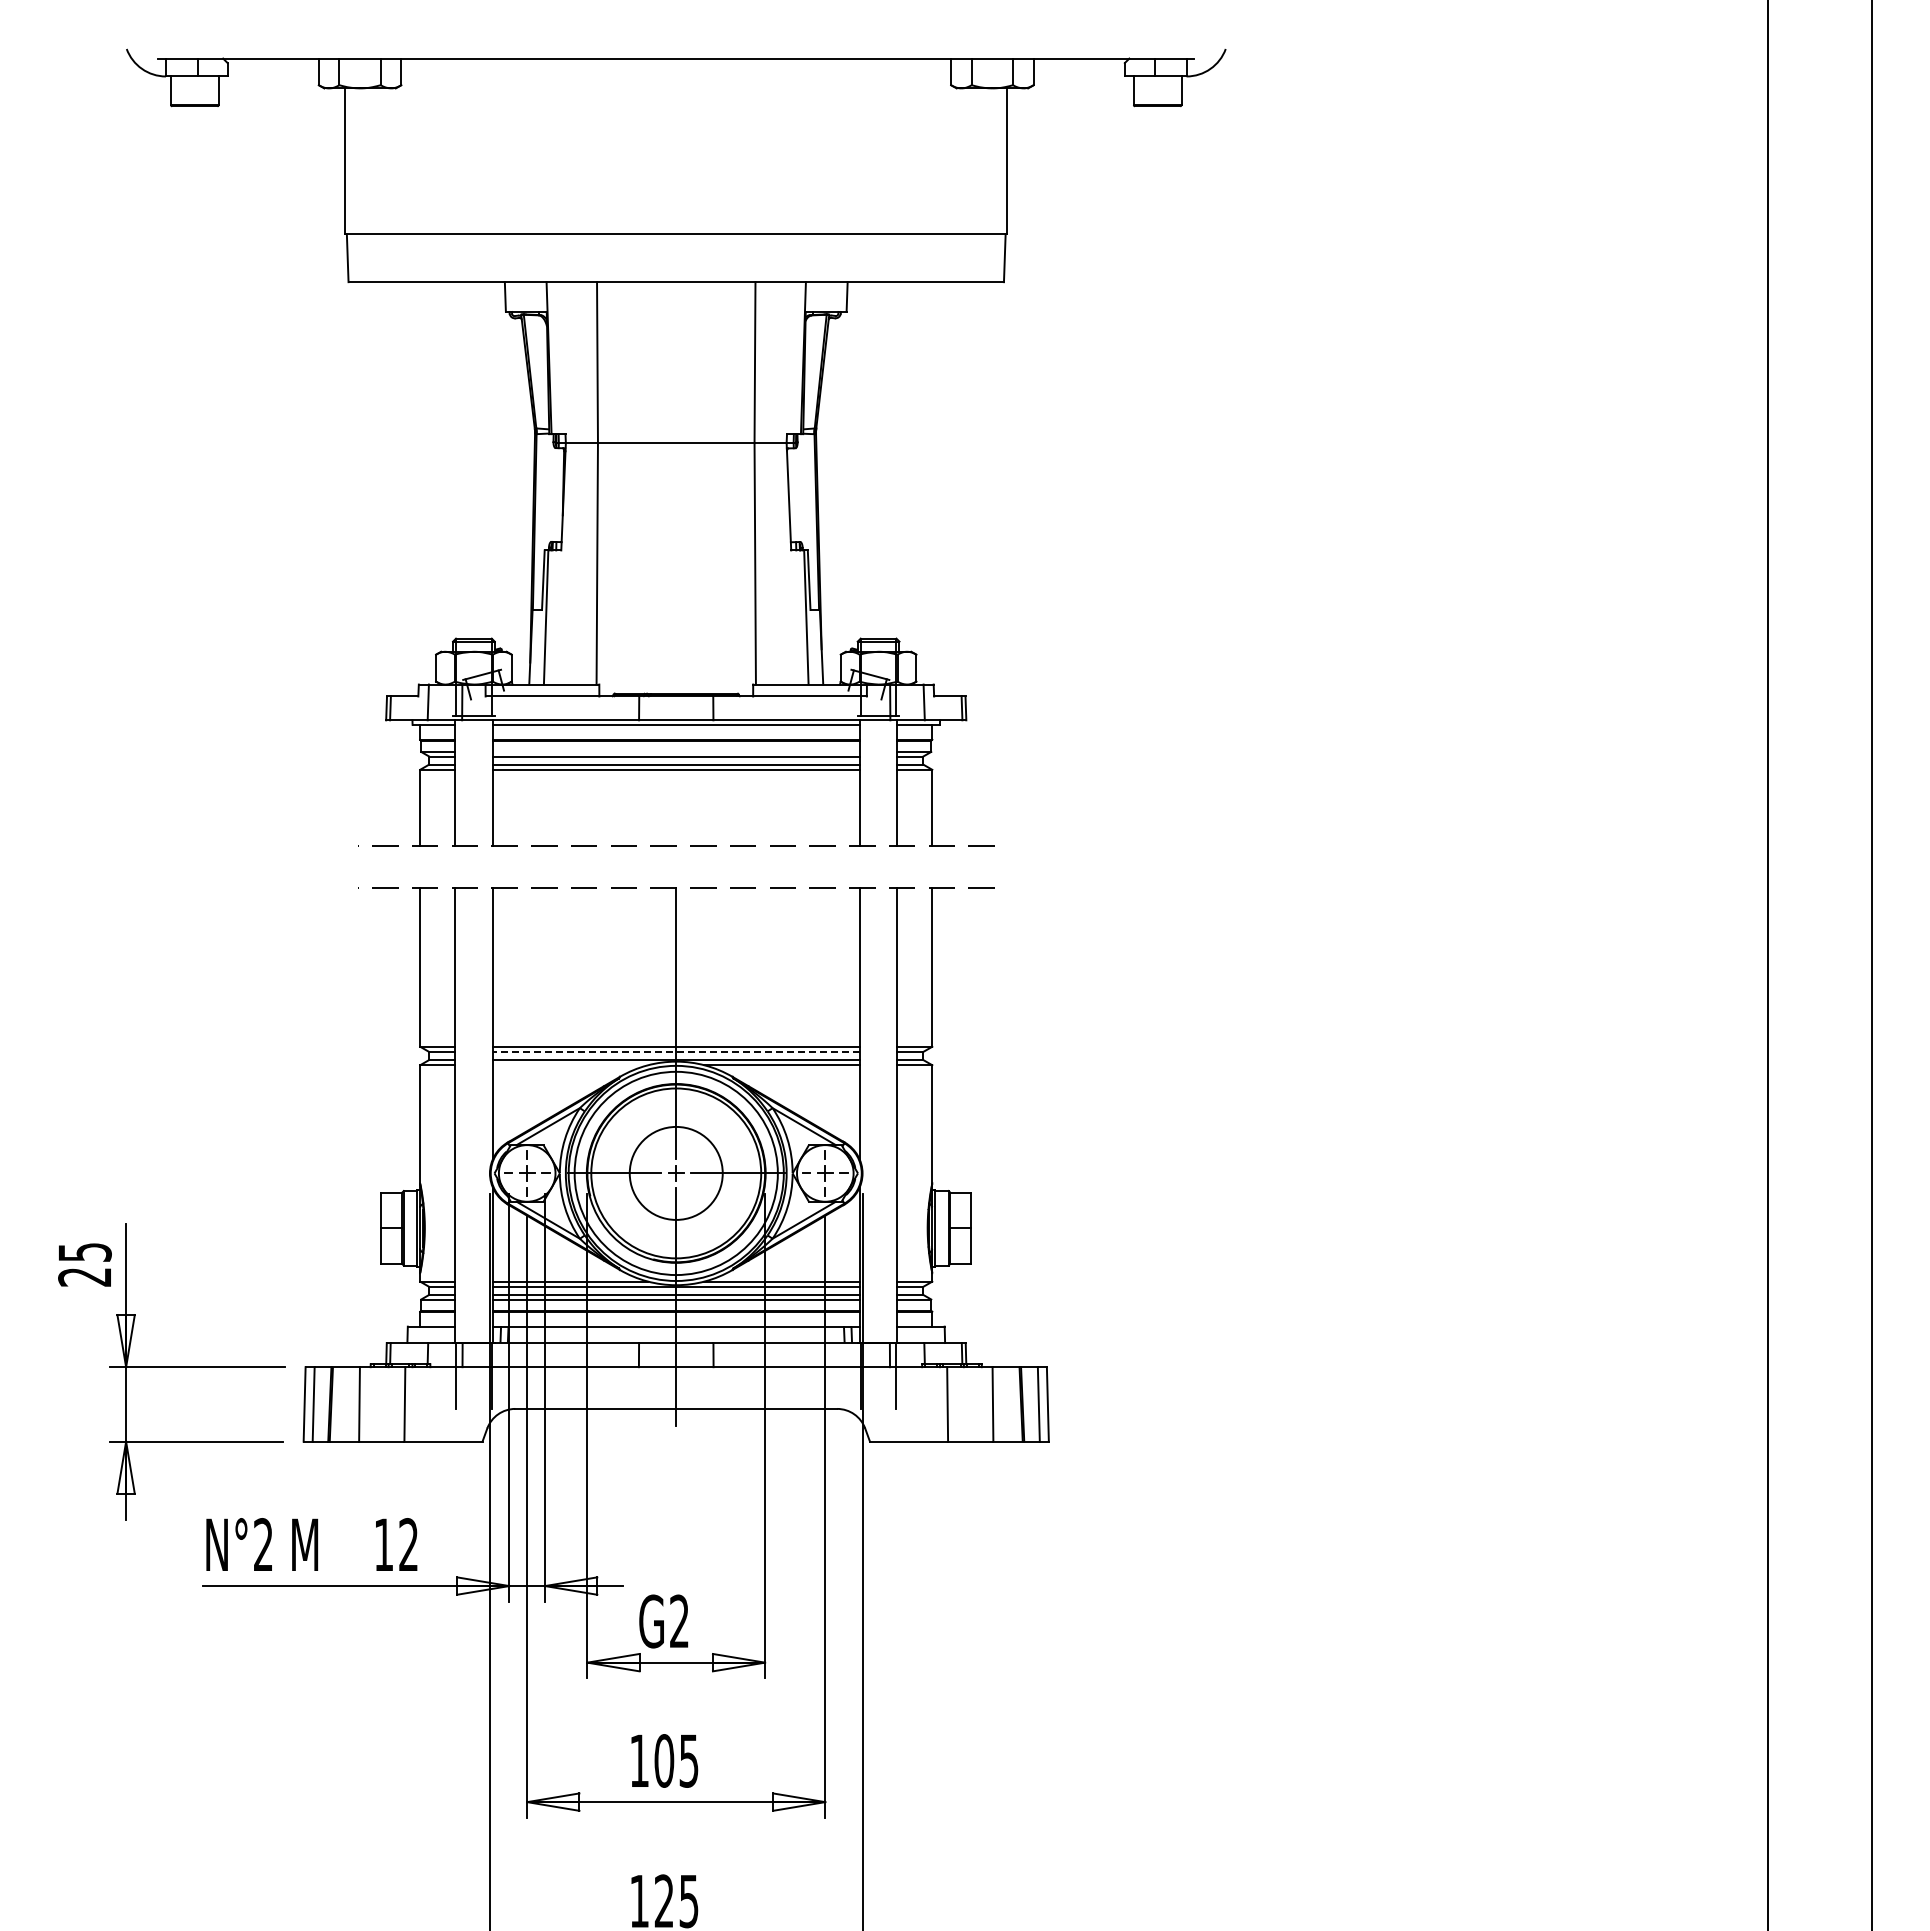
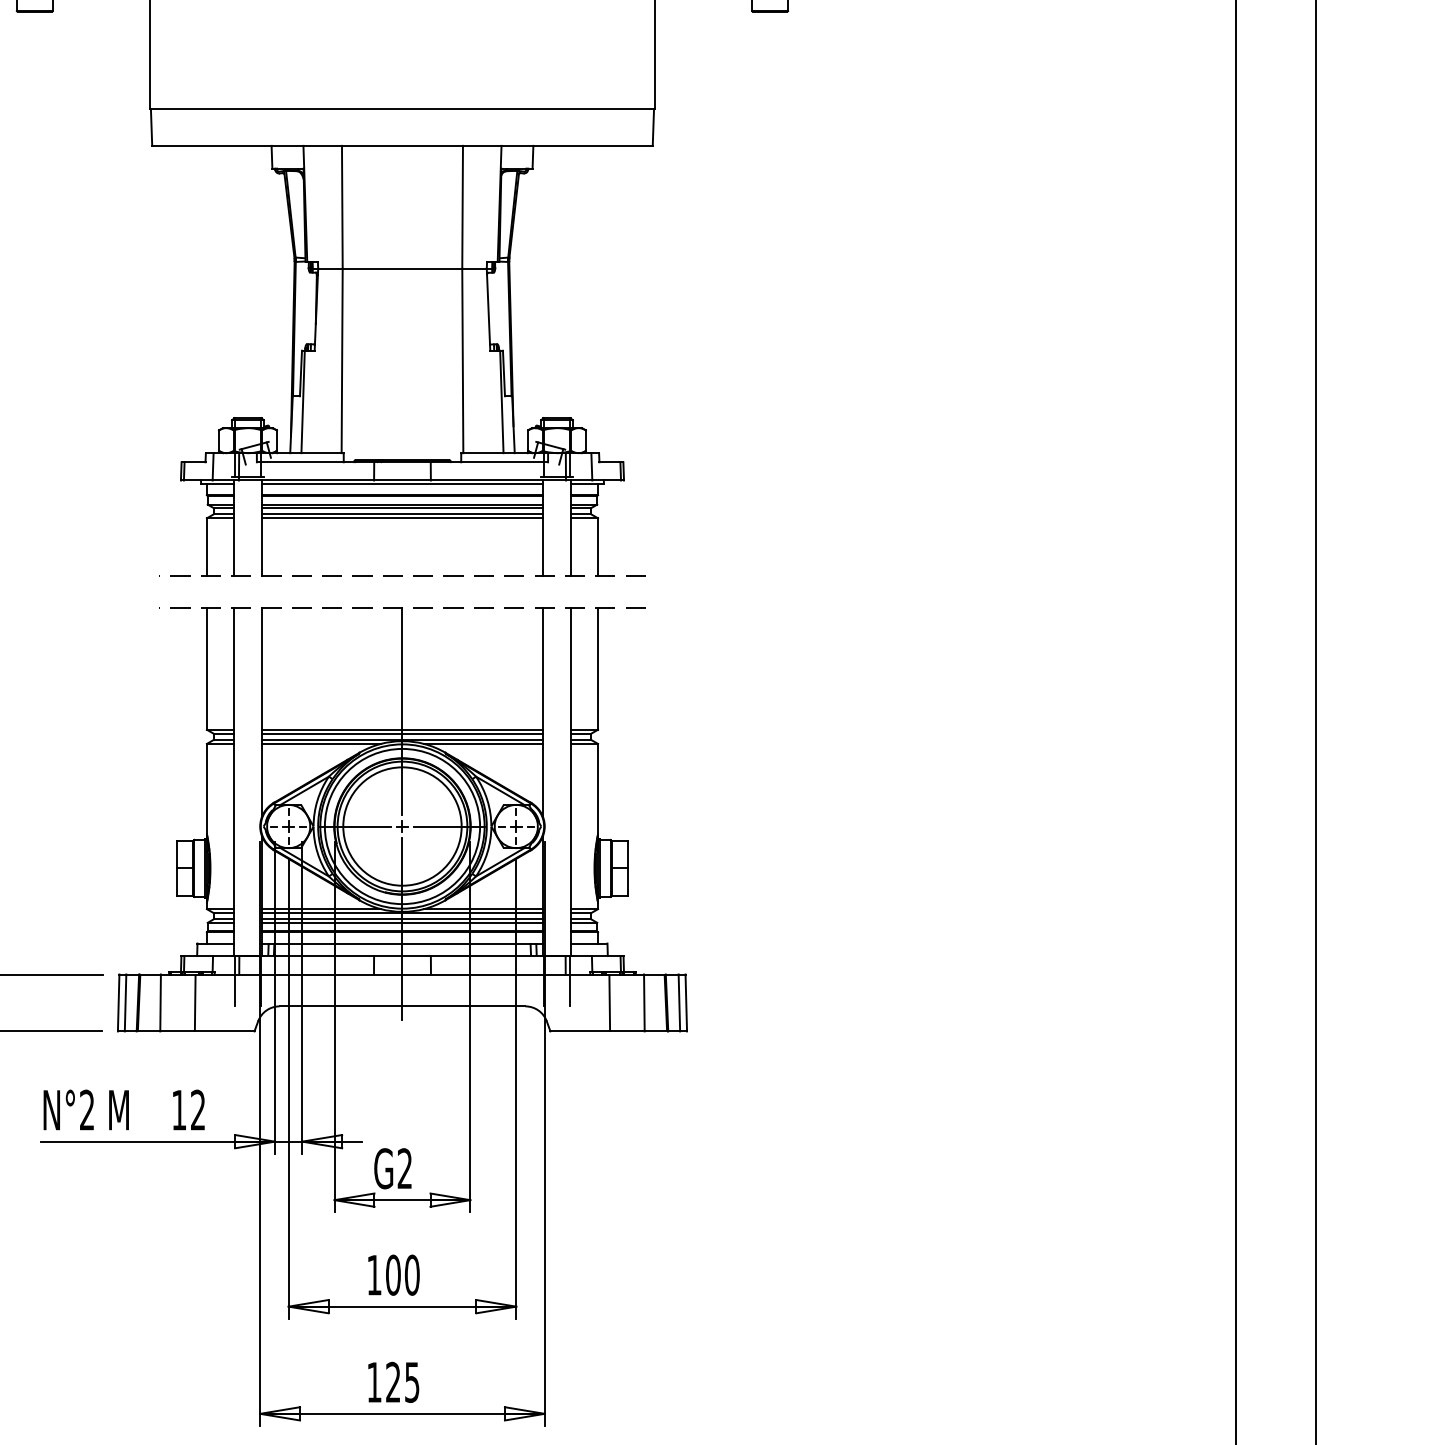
line: (675, 751) -> (401, 504), added
line: (676, 1051) -> (402, 733), dashed -> solid
line: (570, 1065) -> (321, 744), added
circle: (675, 1172) -> (401, 825), size x1.67
text: (688, 1760) -> (411, 1274), 105 -> 100

